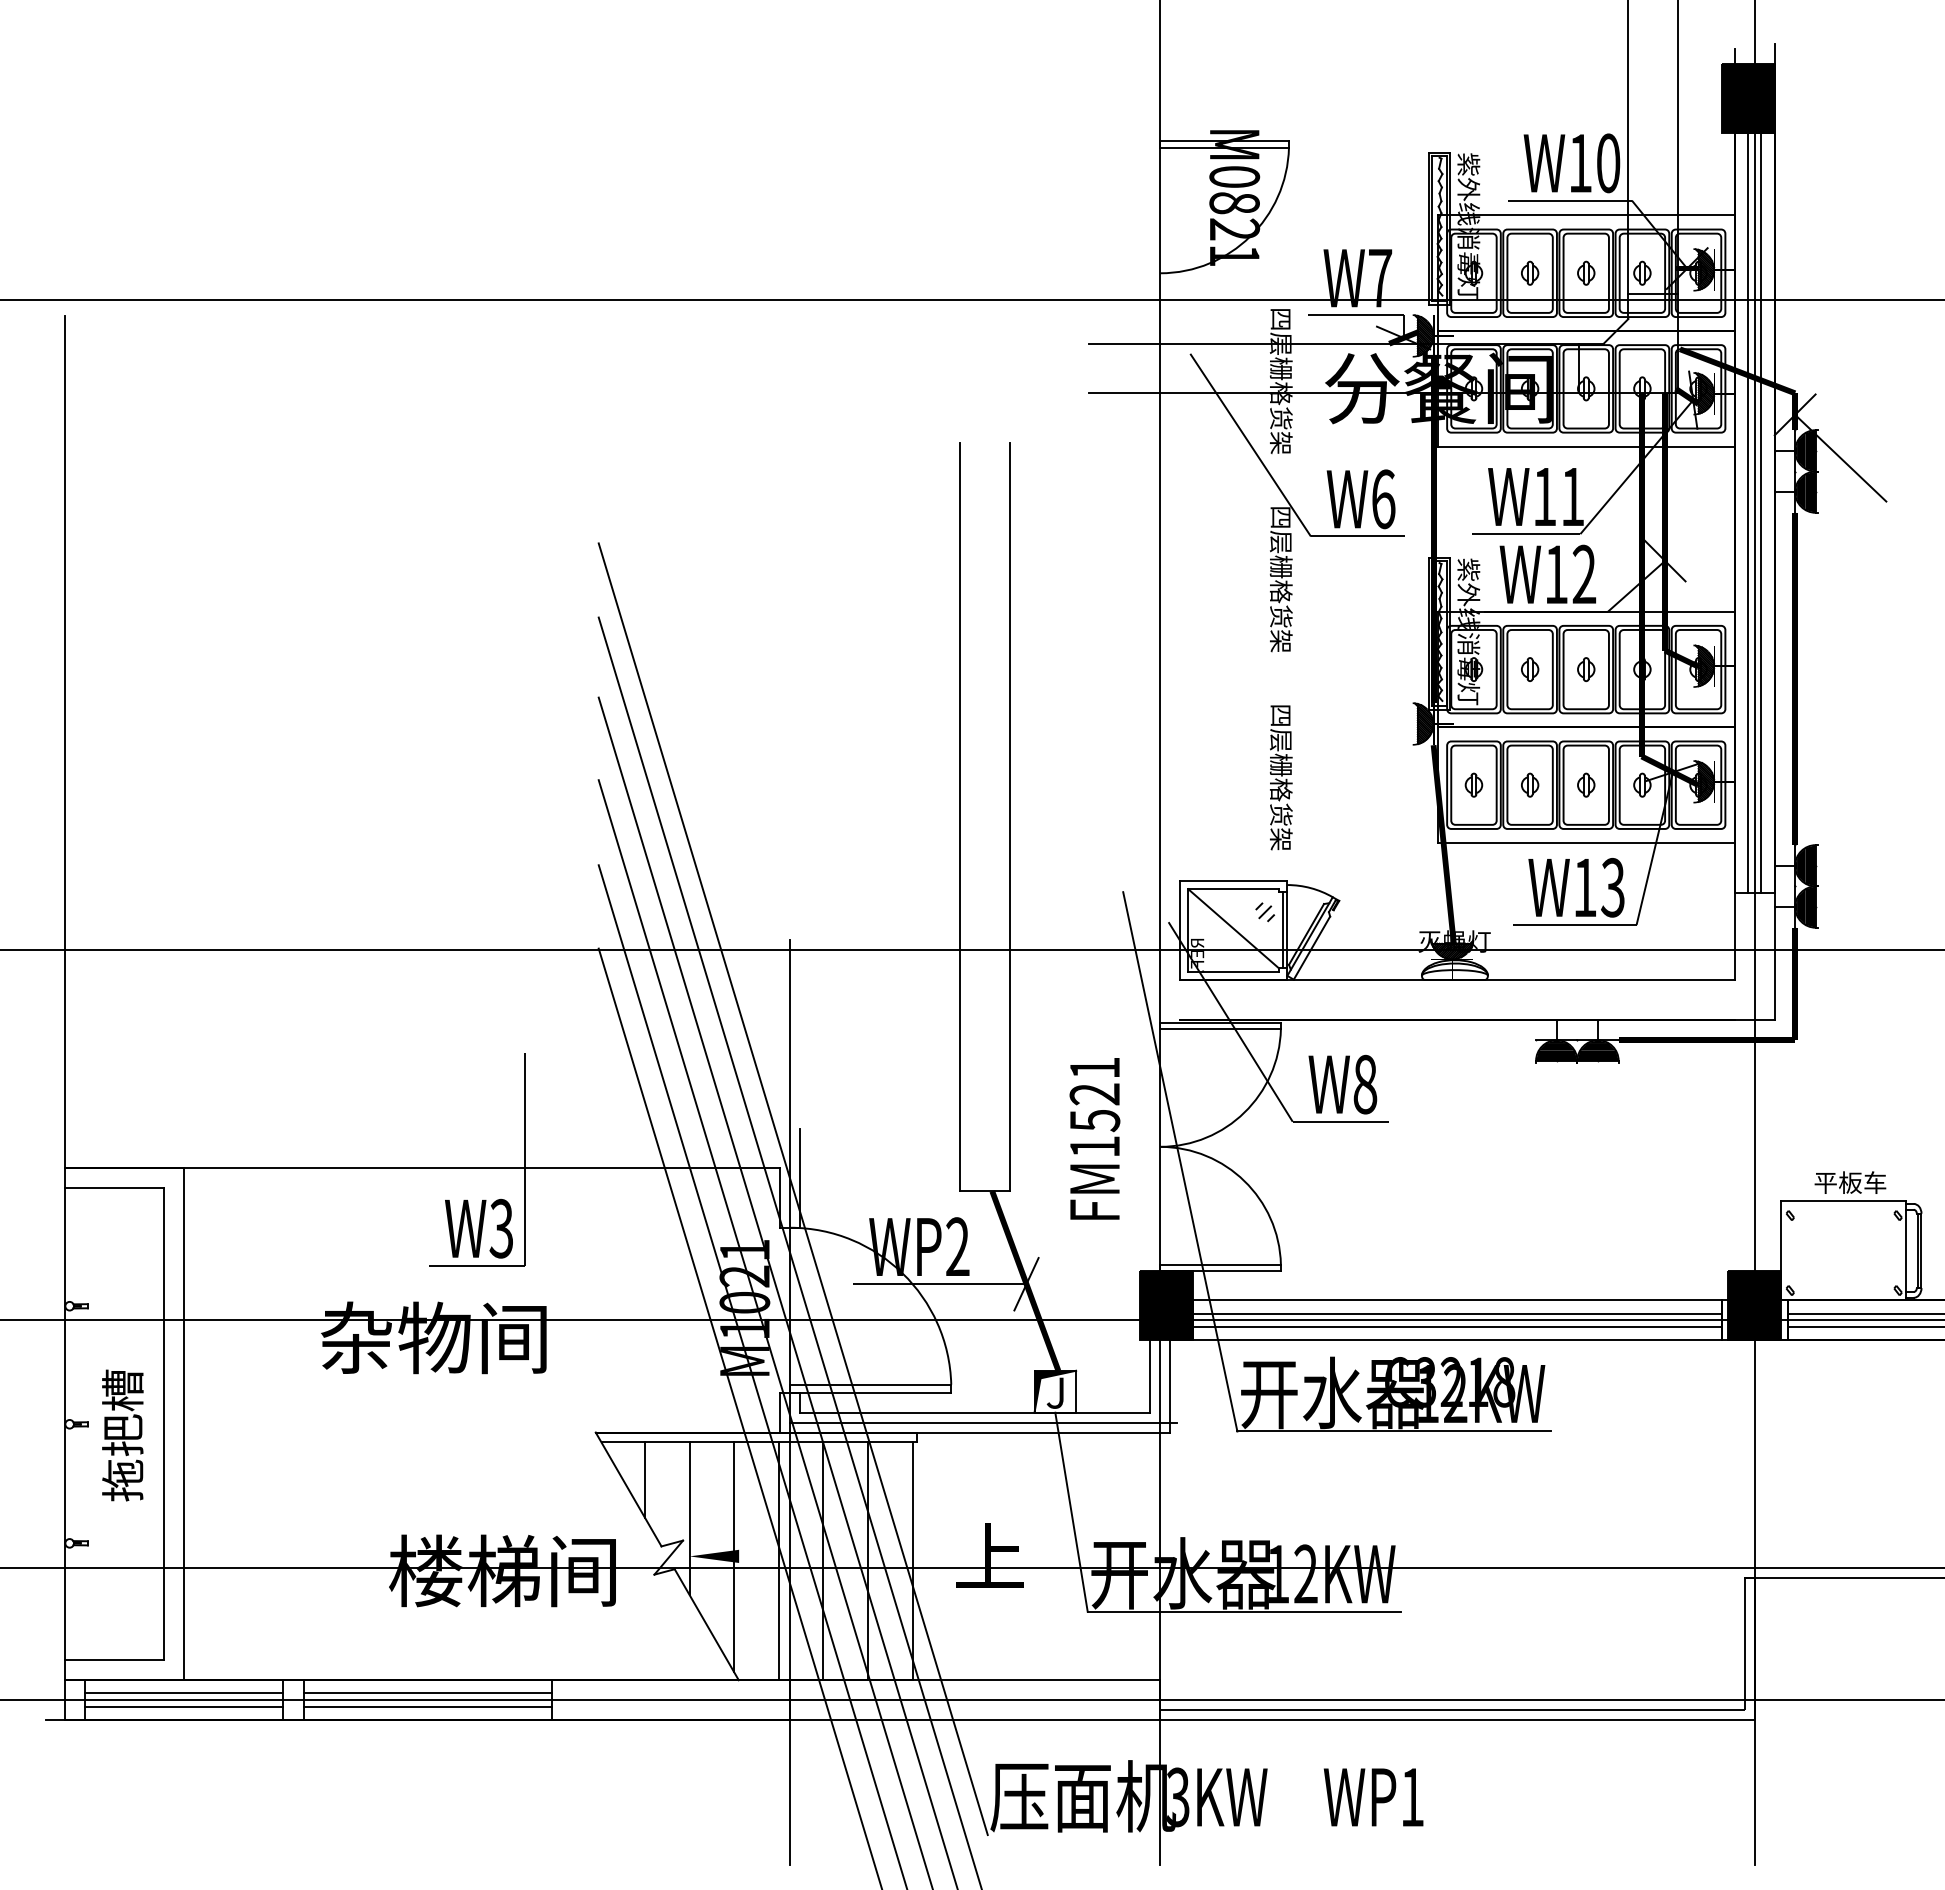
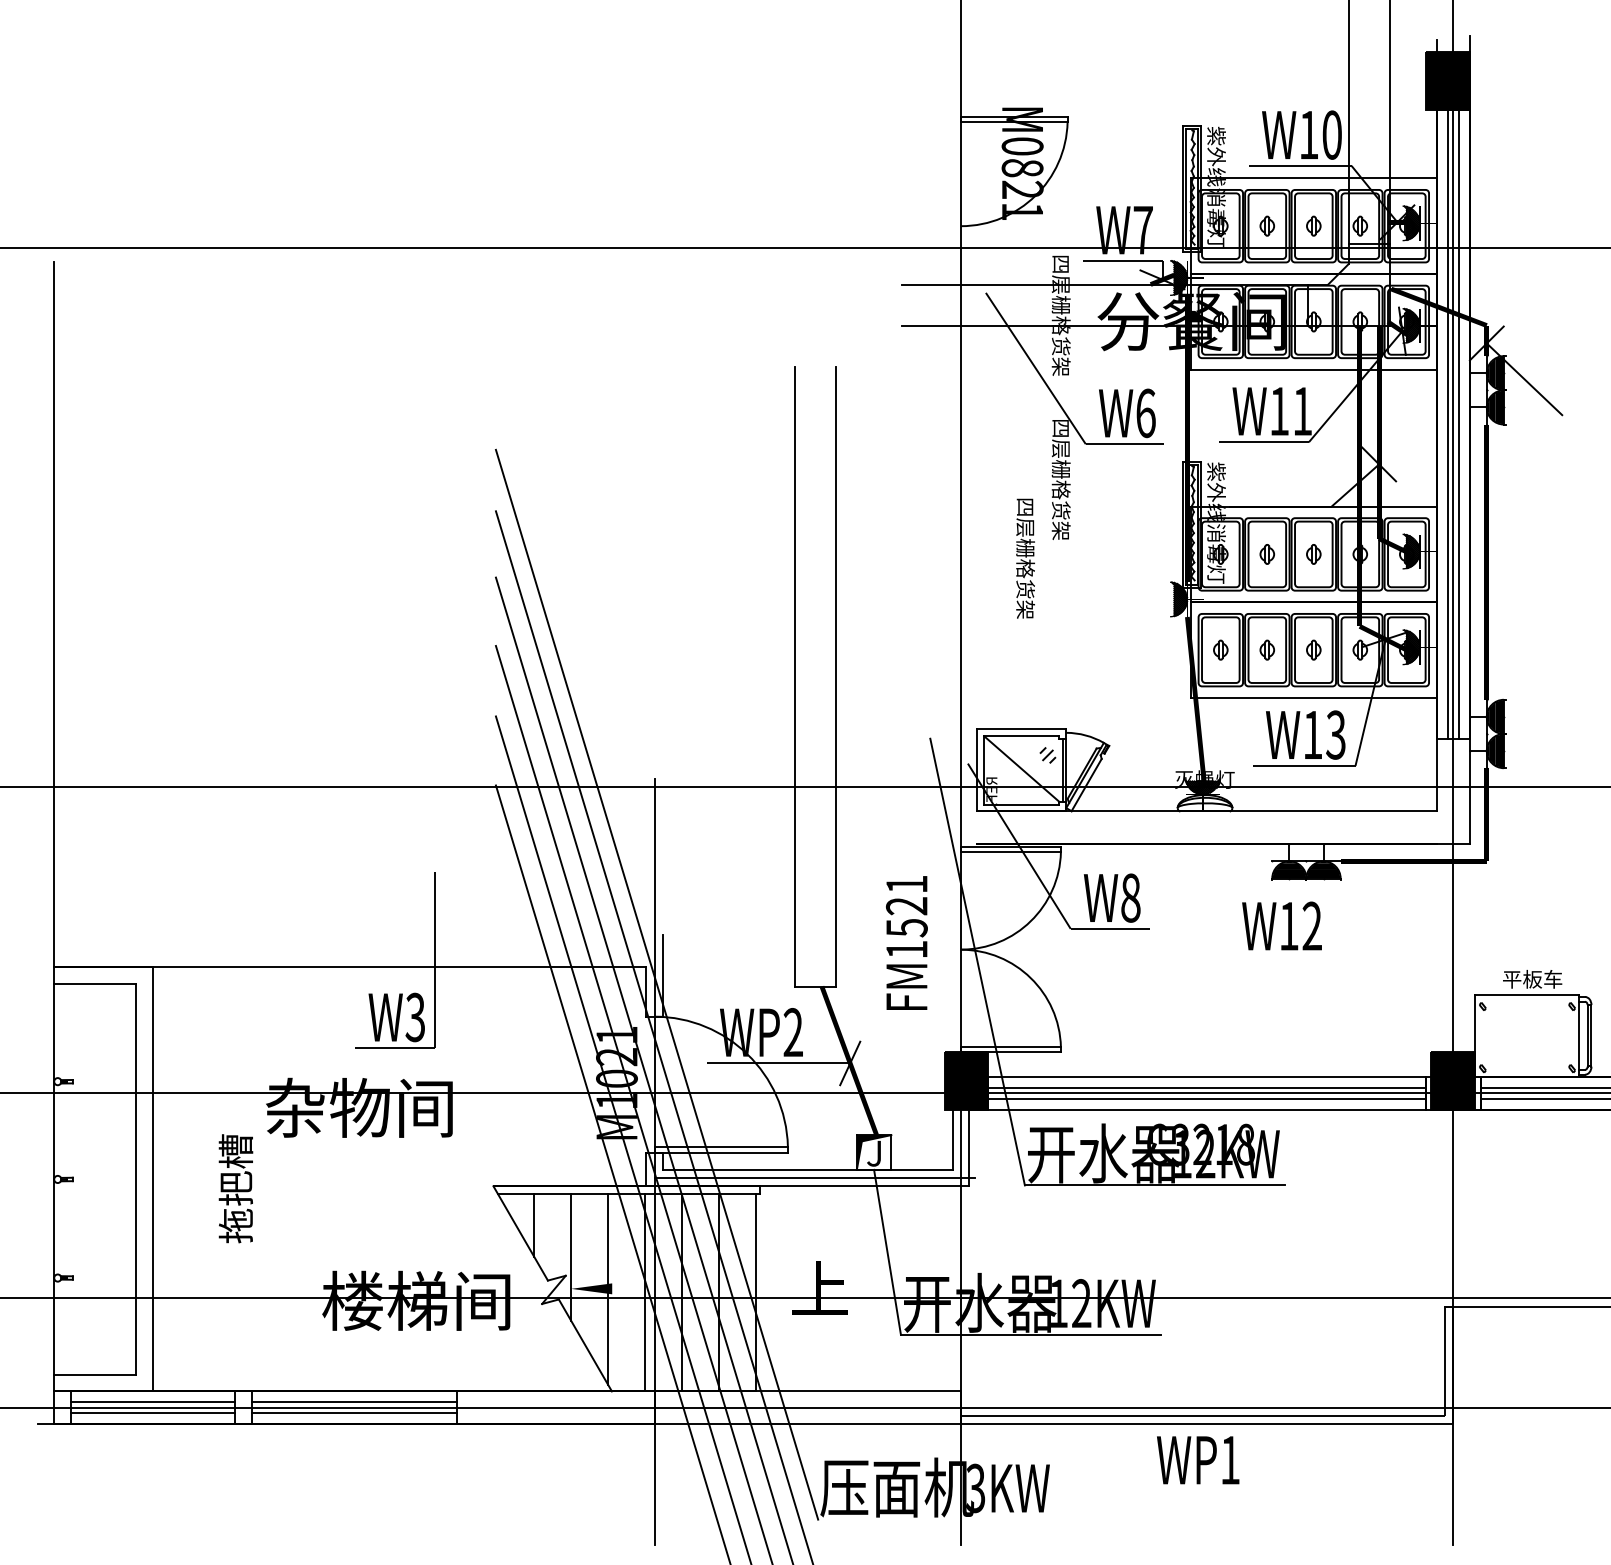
text: (1547, 573) -> (1281, 925), moved
text: (1281, 777) -> (1025, 558), moved
text: (122, 1435) -> (235, 1188), moved
text: (1373, 1797) -> (1198, 1460), moved

